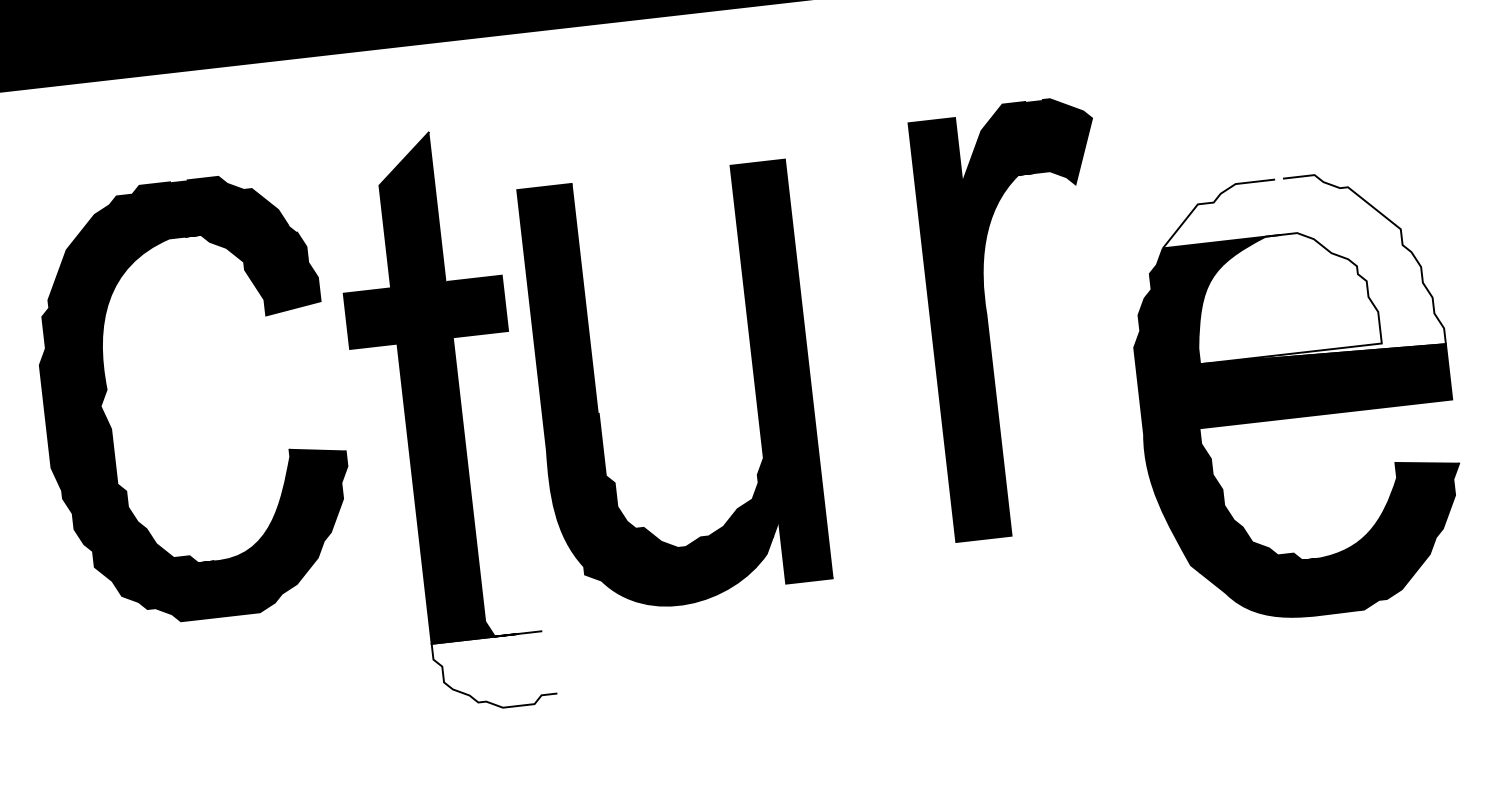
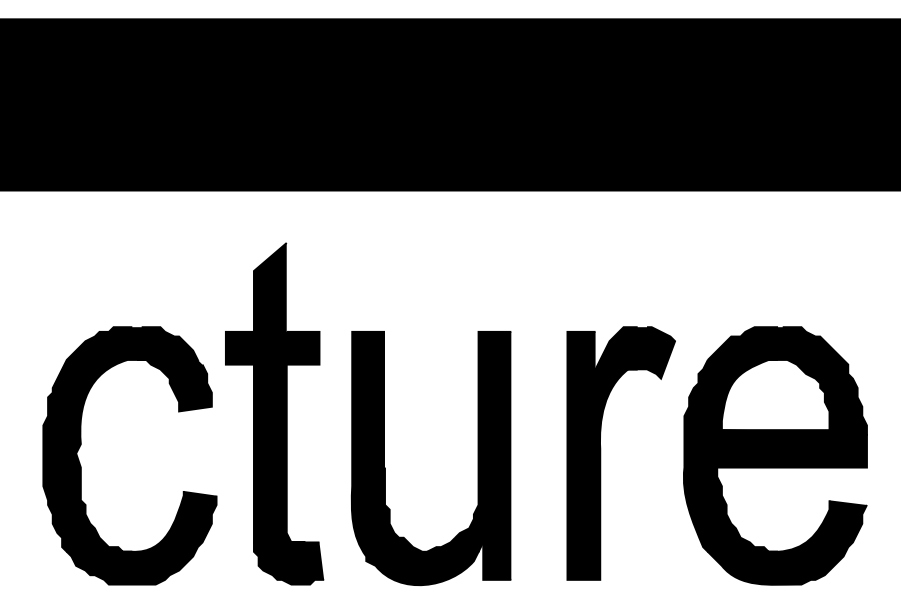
fill: (1299, 267) -> (786, 380), added
part: (989, 322) -> (601, 453), moved
part: (107, 391) -> (81, 445), moved
part: (599, 412) -> (385, 467), moved
fill: (494, 672) -> (288, 563), added

